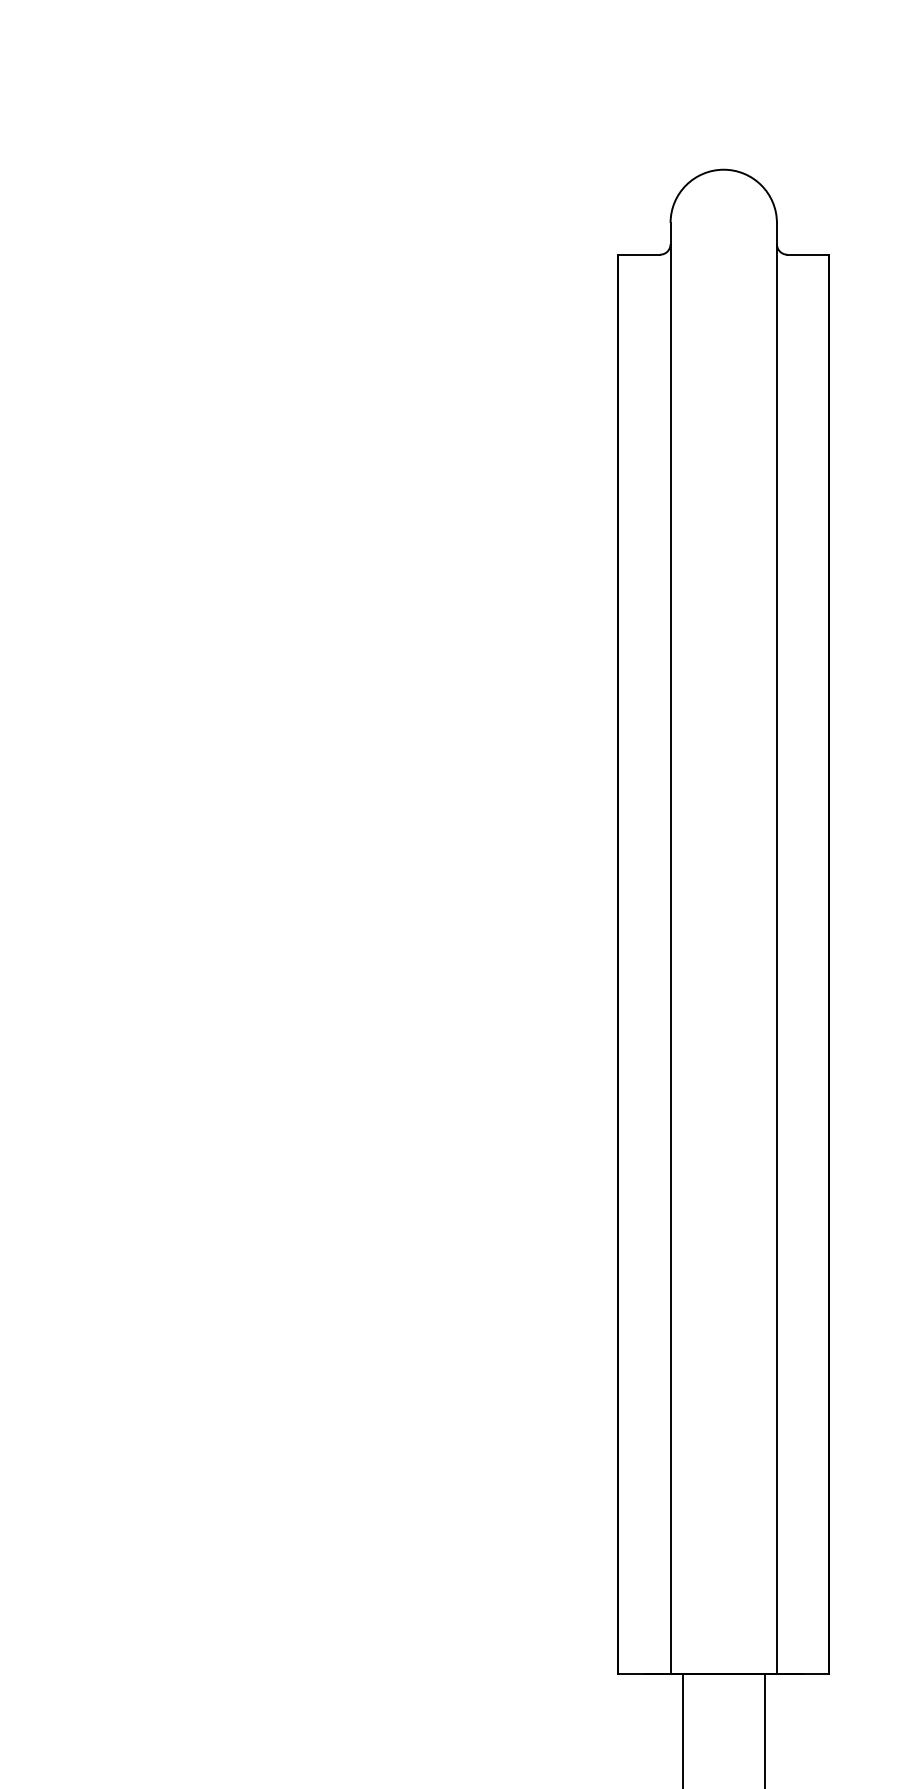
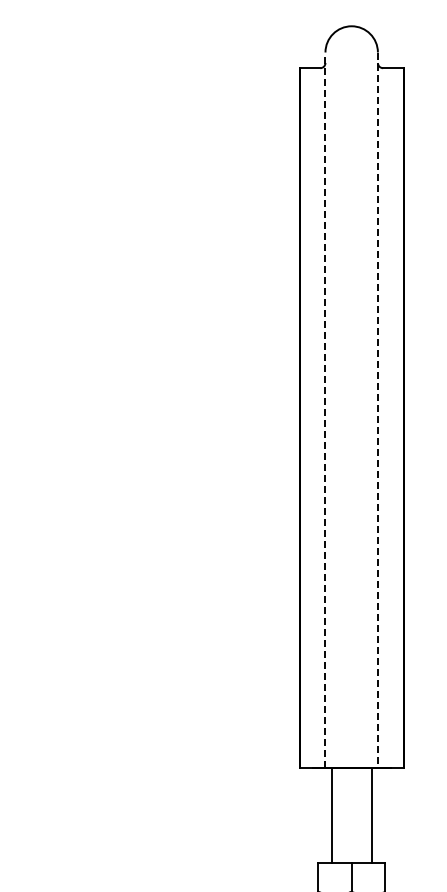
line: (670, 948) -> (325, 410), solid -> dashed
line: (776, 948) -> (377, 410), solid -> dashed

